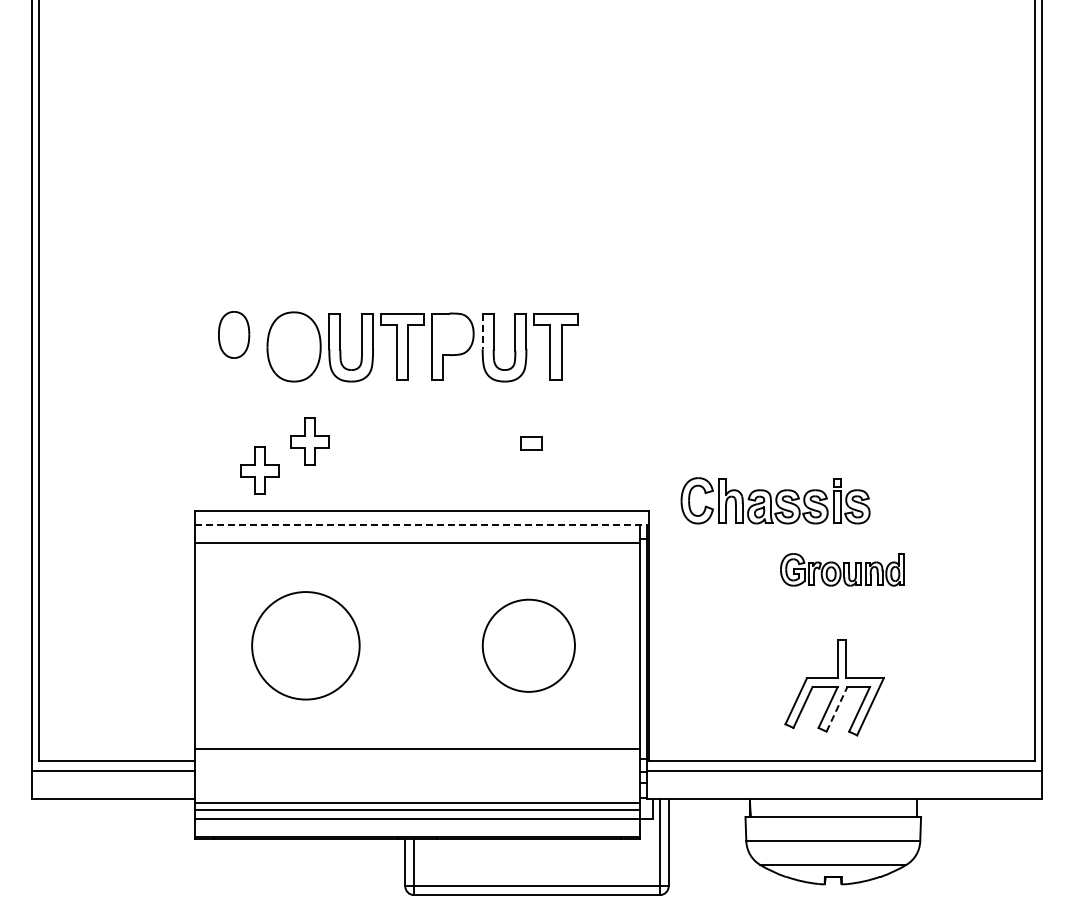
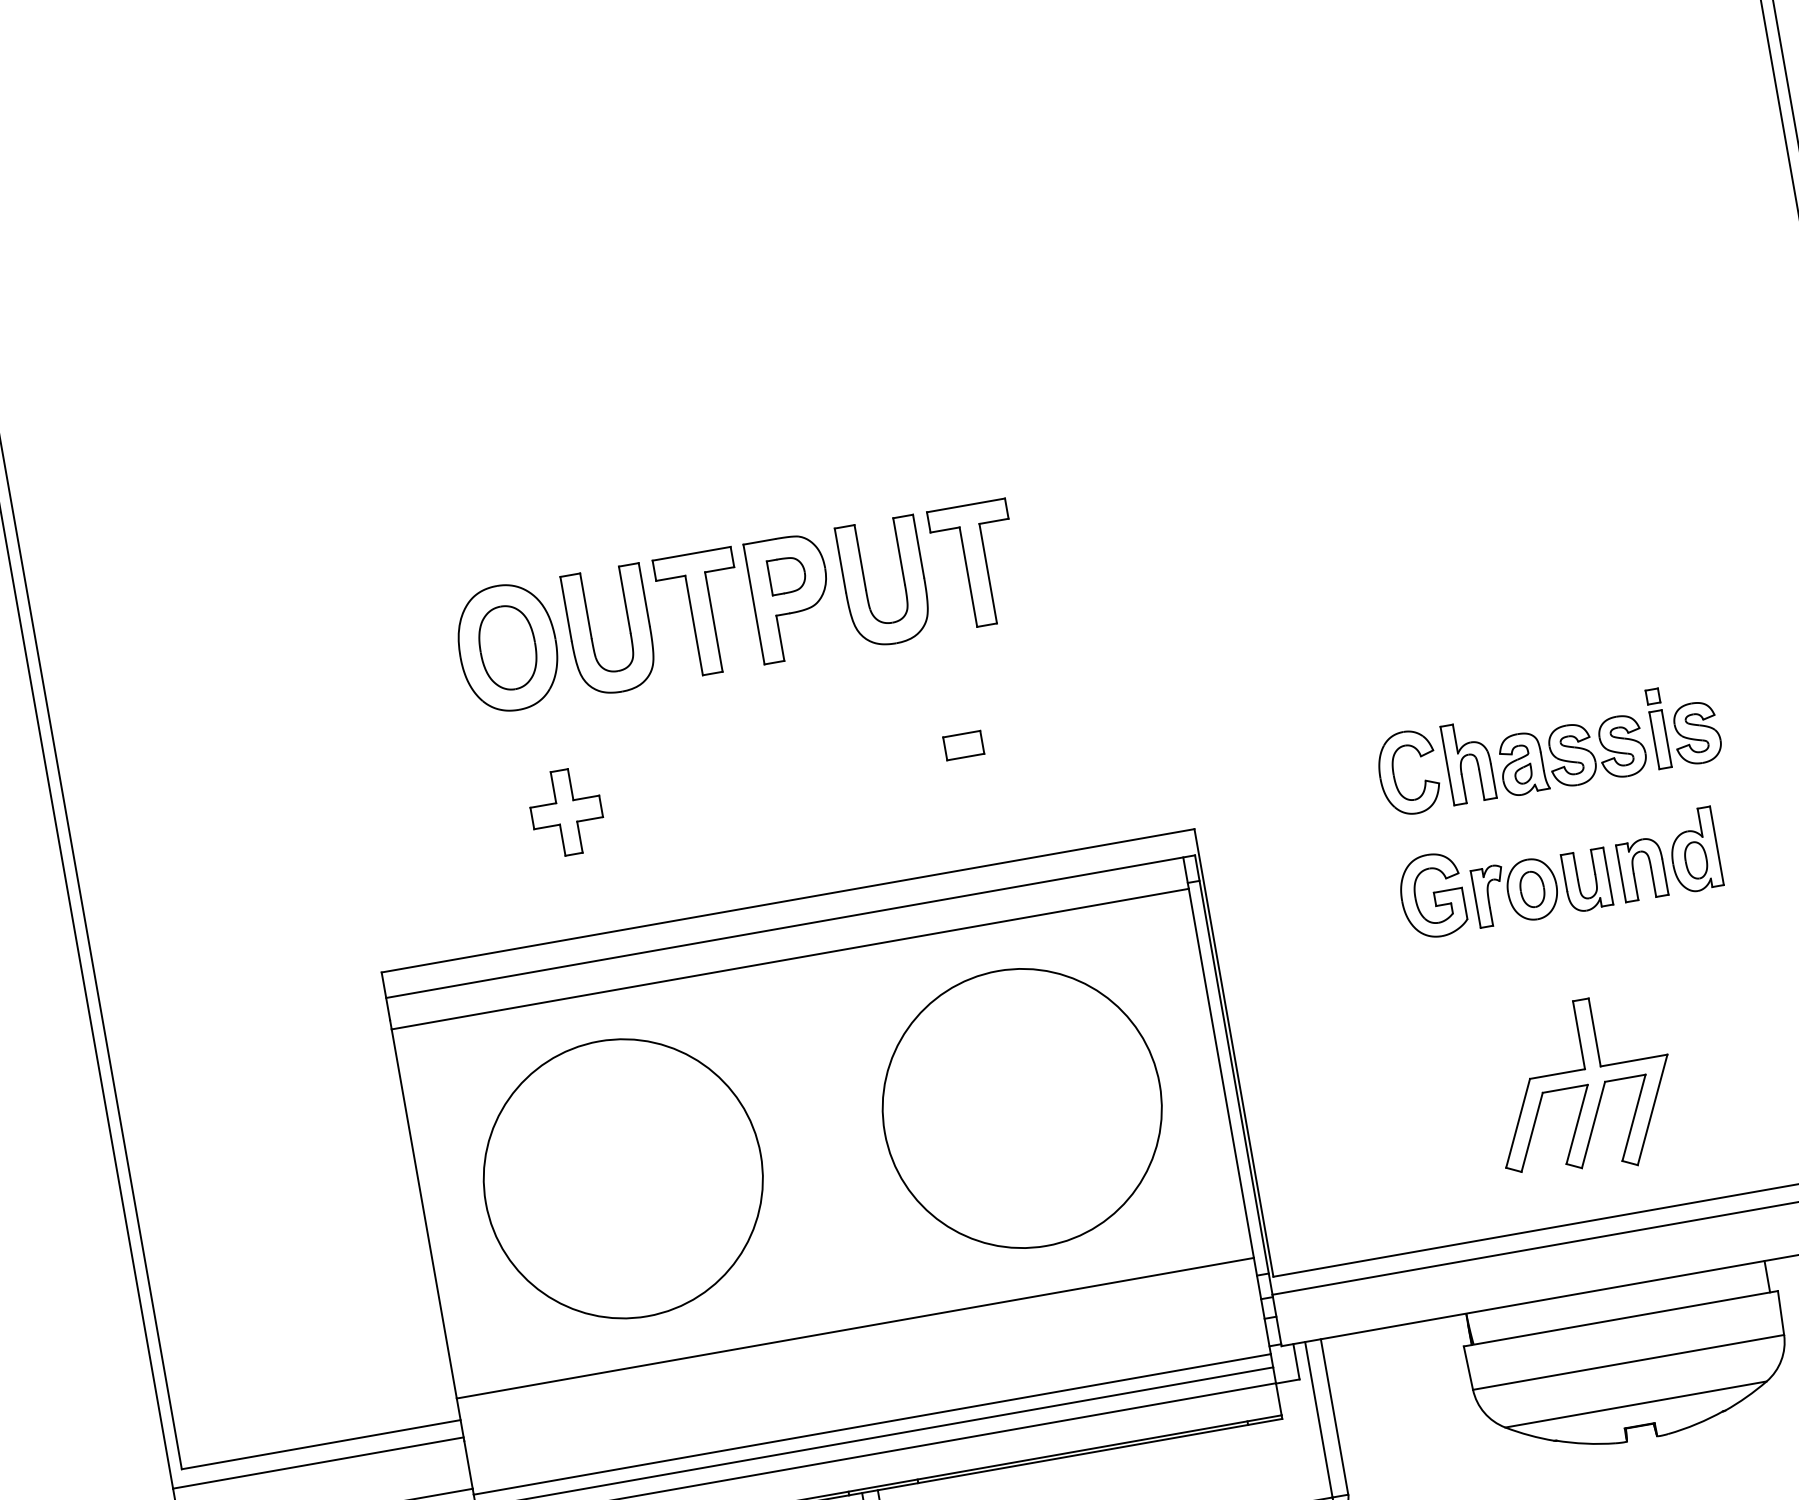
line: (482, 331) -> (840, 560), dashed -> solid
part: (452, 333) -> (787, 573), added
part: (234, 334) -> (508, 646), moved
part: (259, 470) -> (485, 879), removed
part: (775, 500) -> (1548, 747), moved
line: (421, 525) -> (792, 927), dashed -> solid
part: (842, 569) -> (1559, 873), size x1.43
circle: (305, 645) -> (622, 1178), size x1.43
circle: (528, 645) -> (1021, 1108), size x1.67
line: (836, 709) -> (1592, 1125), dashed -> solid

